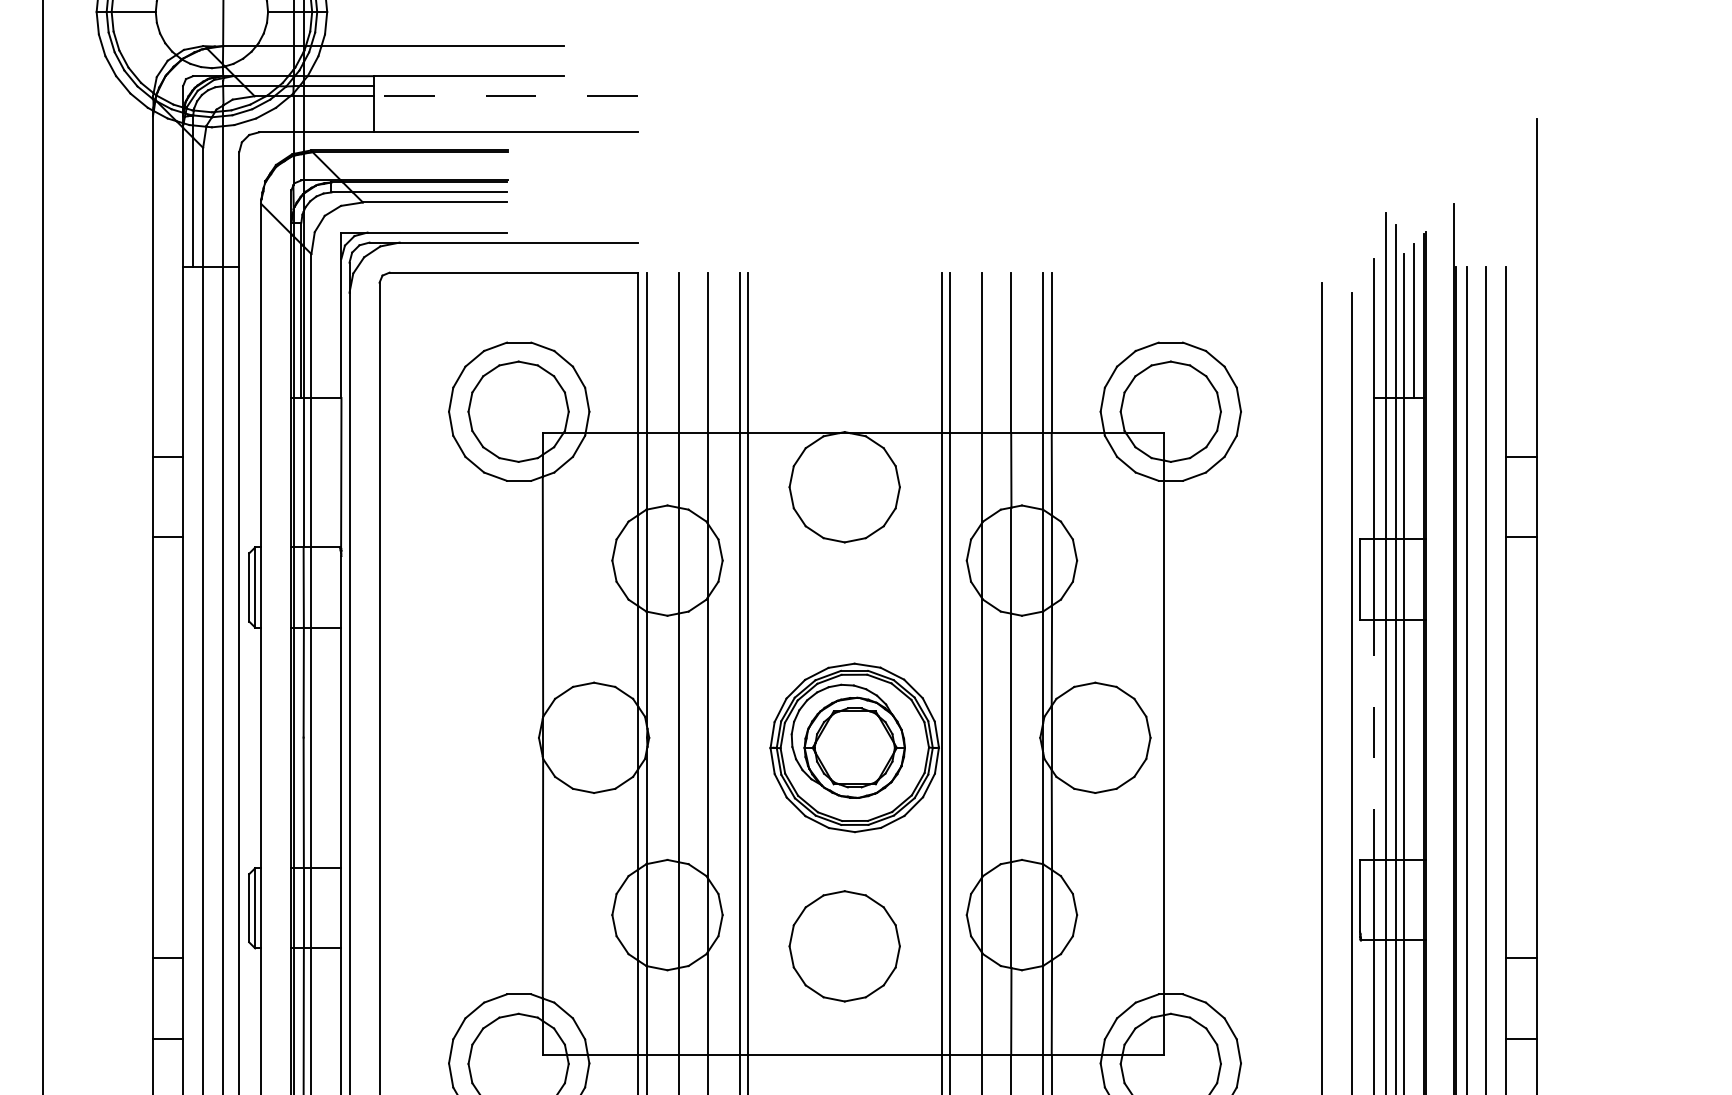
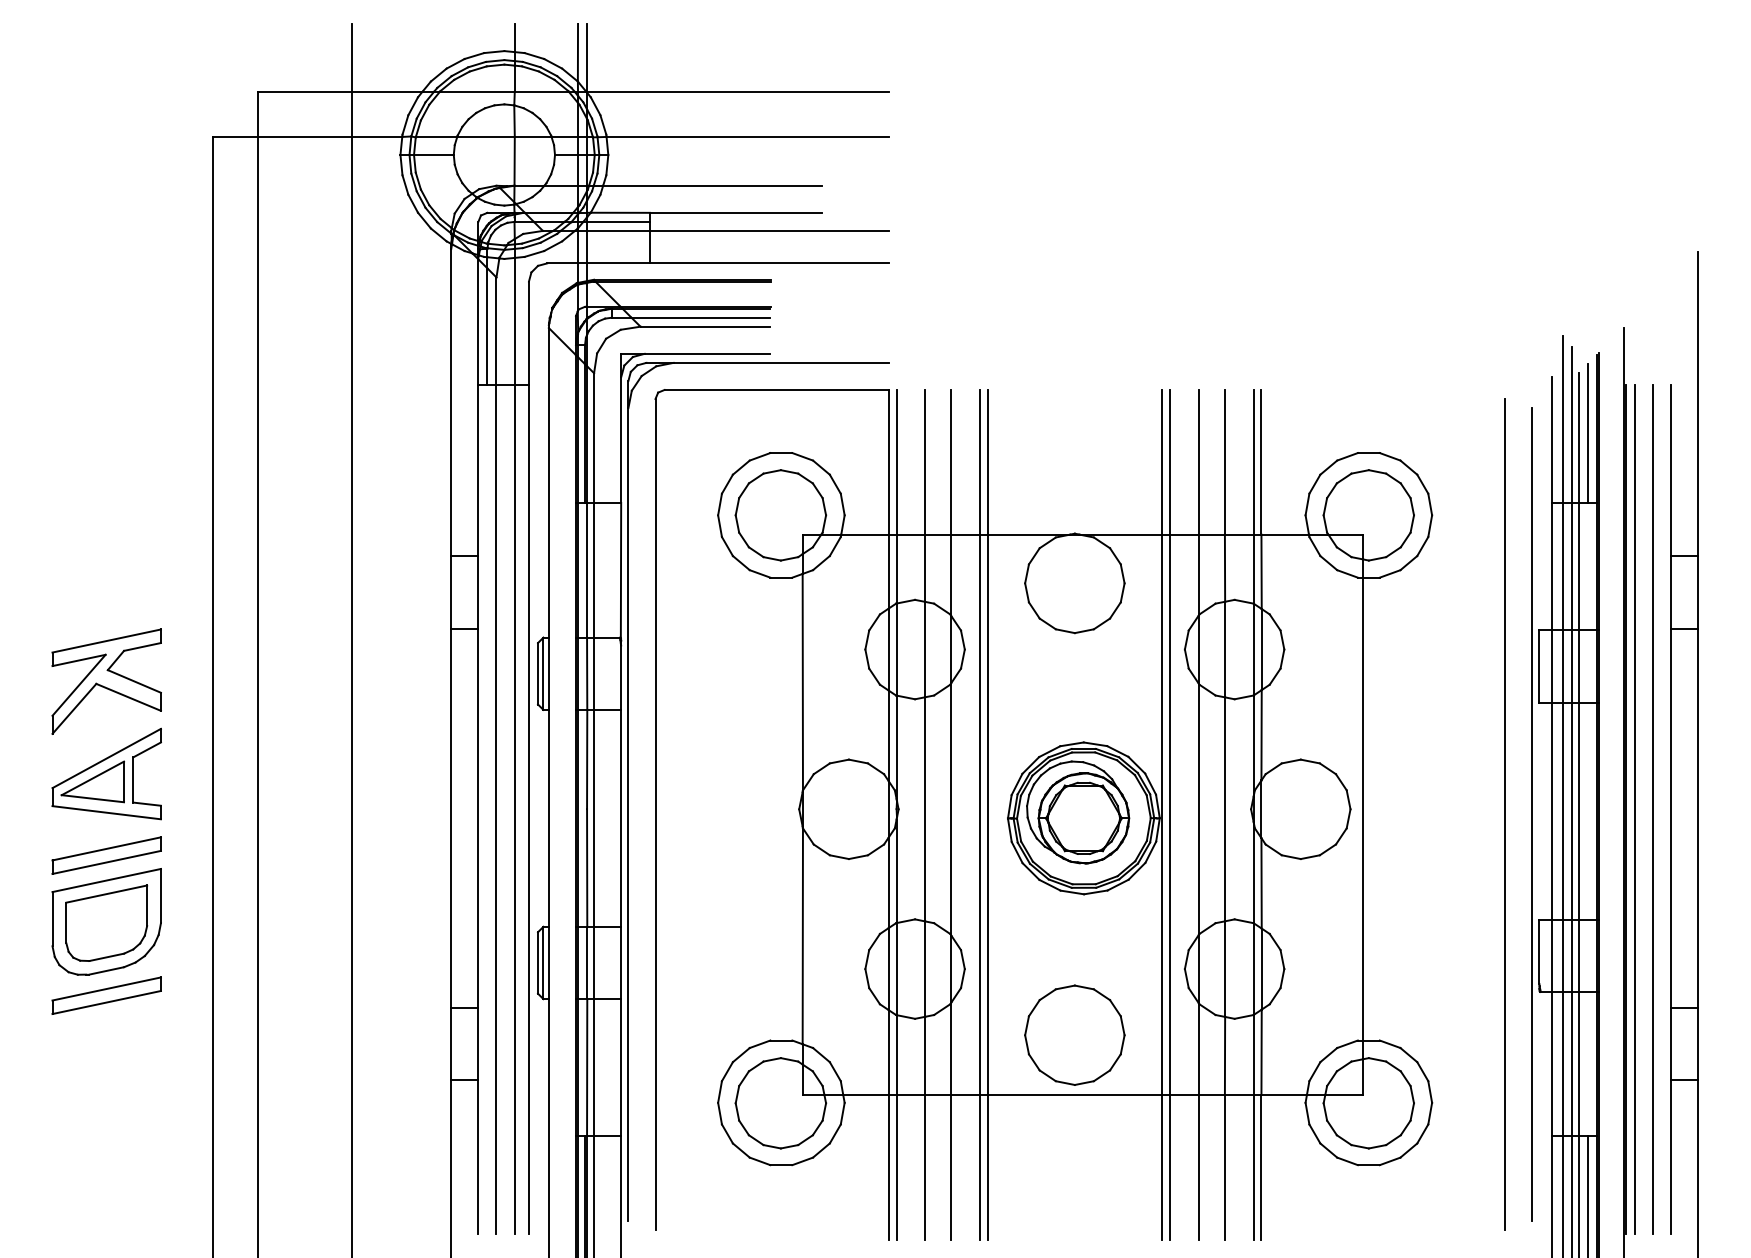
line: (504, 95) -> (768, 230), dashed -> solid
line: (1374, 739) -> (1552, 810), dashed -> solid
part: (844, 945) -> (1074, 1034), moved

